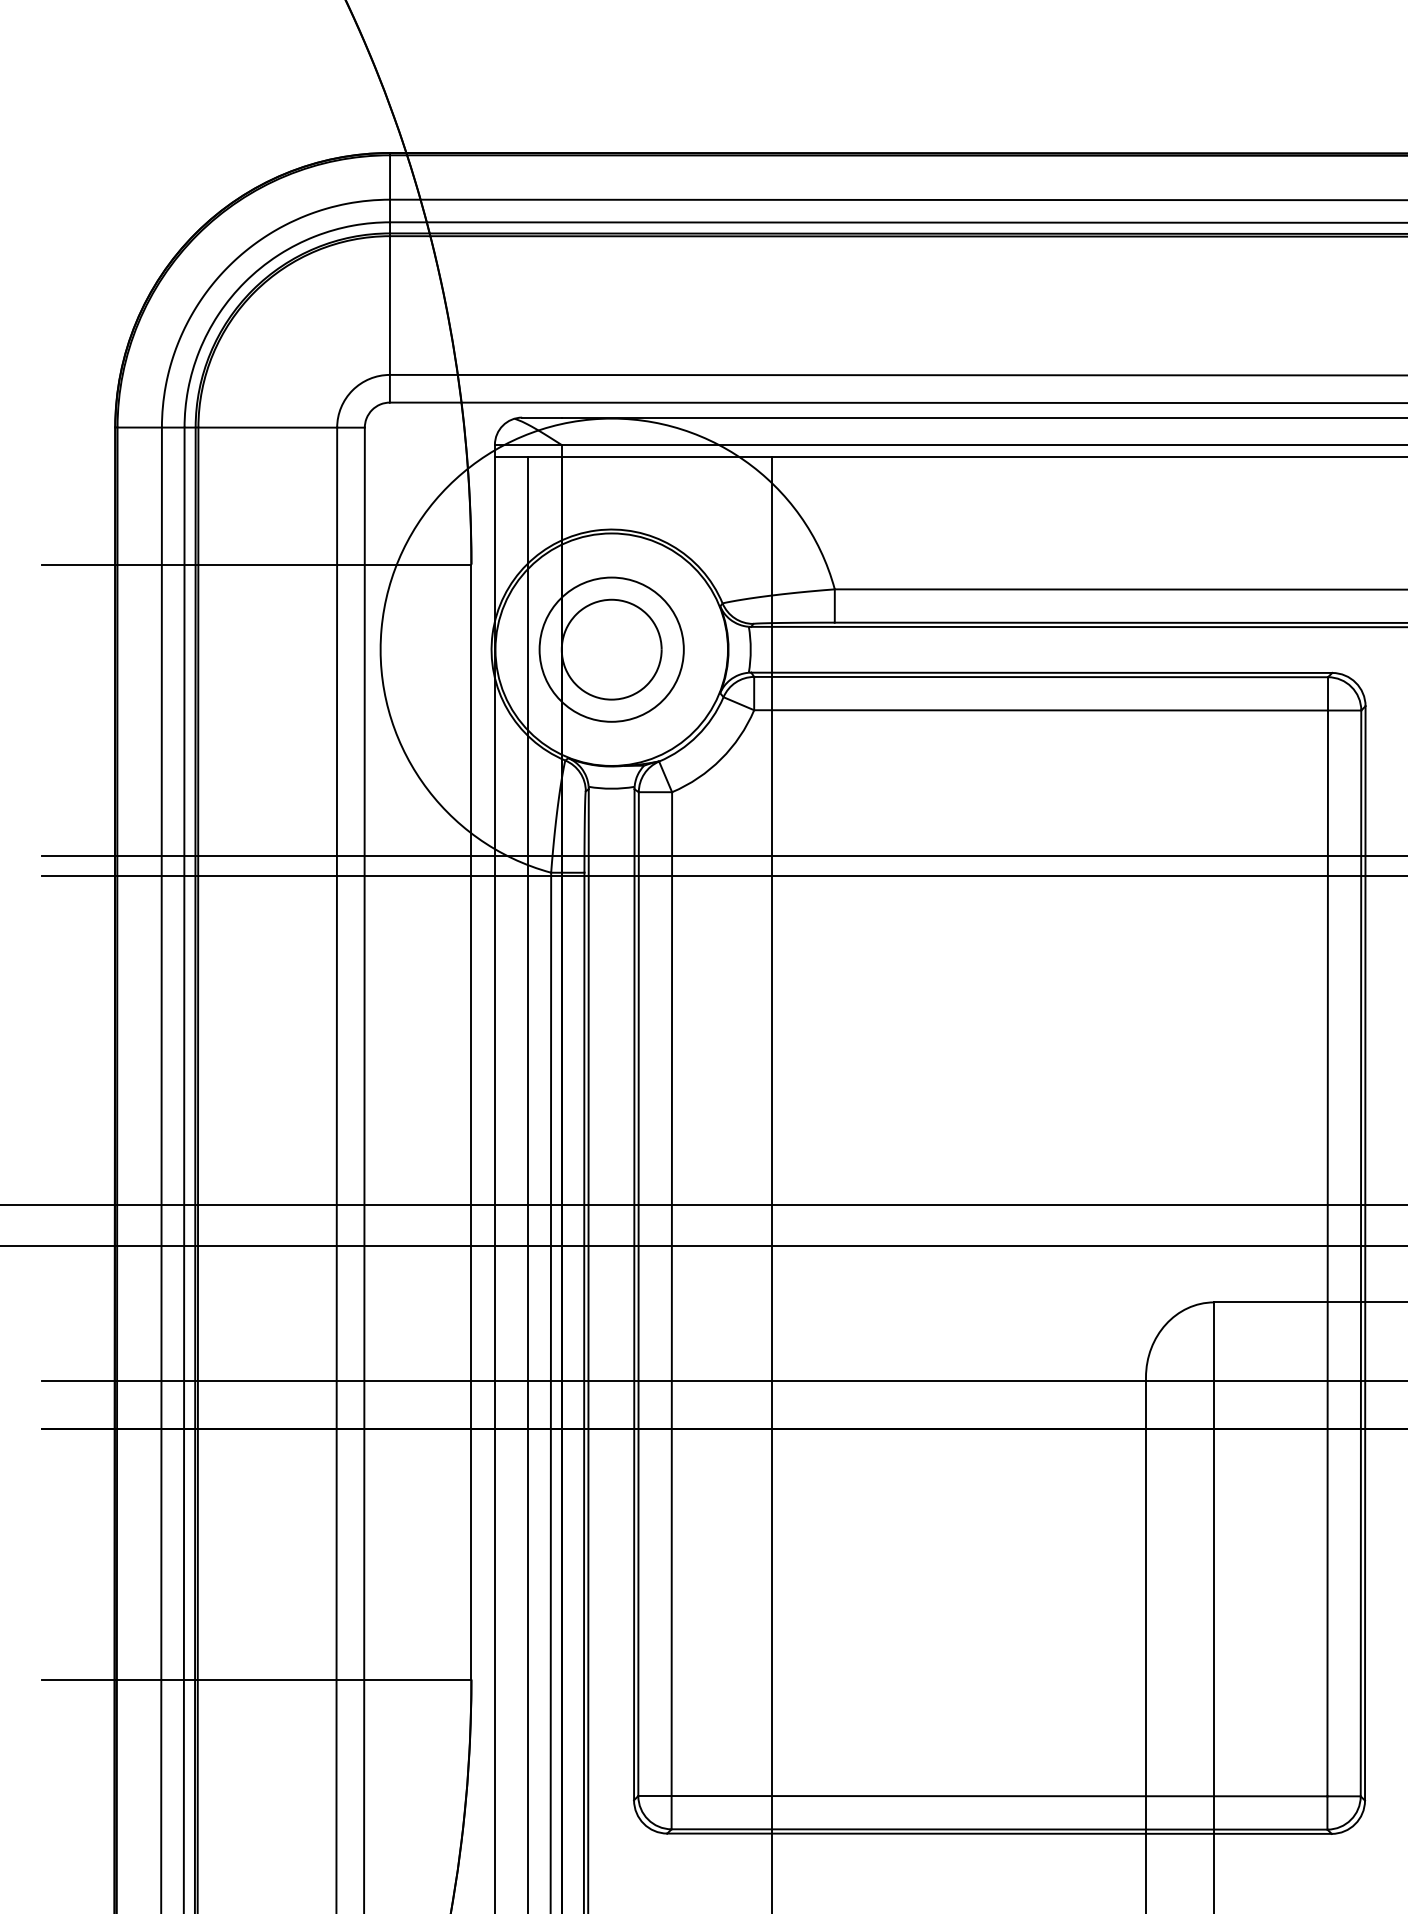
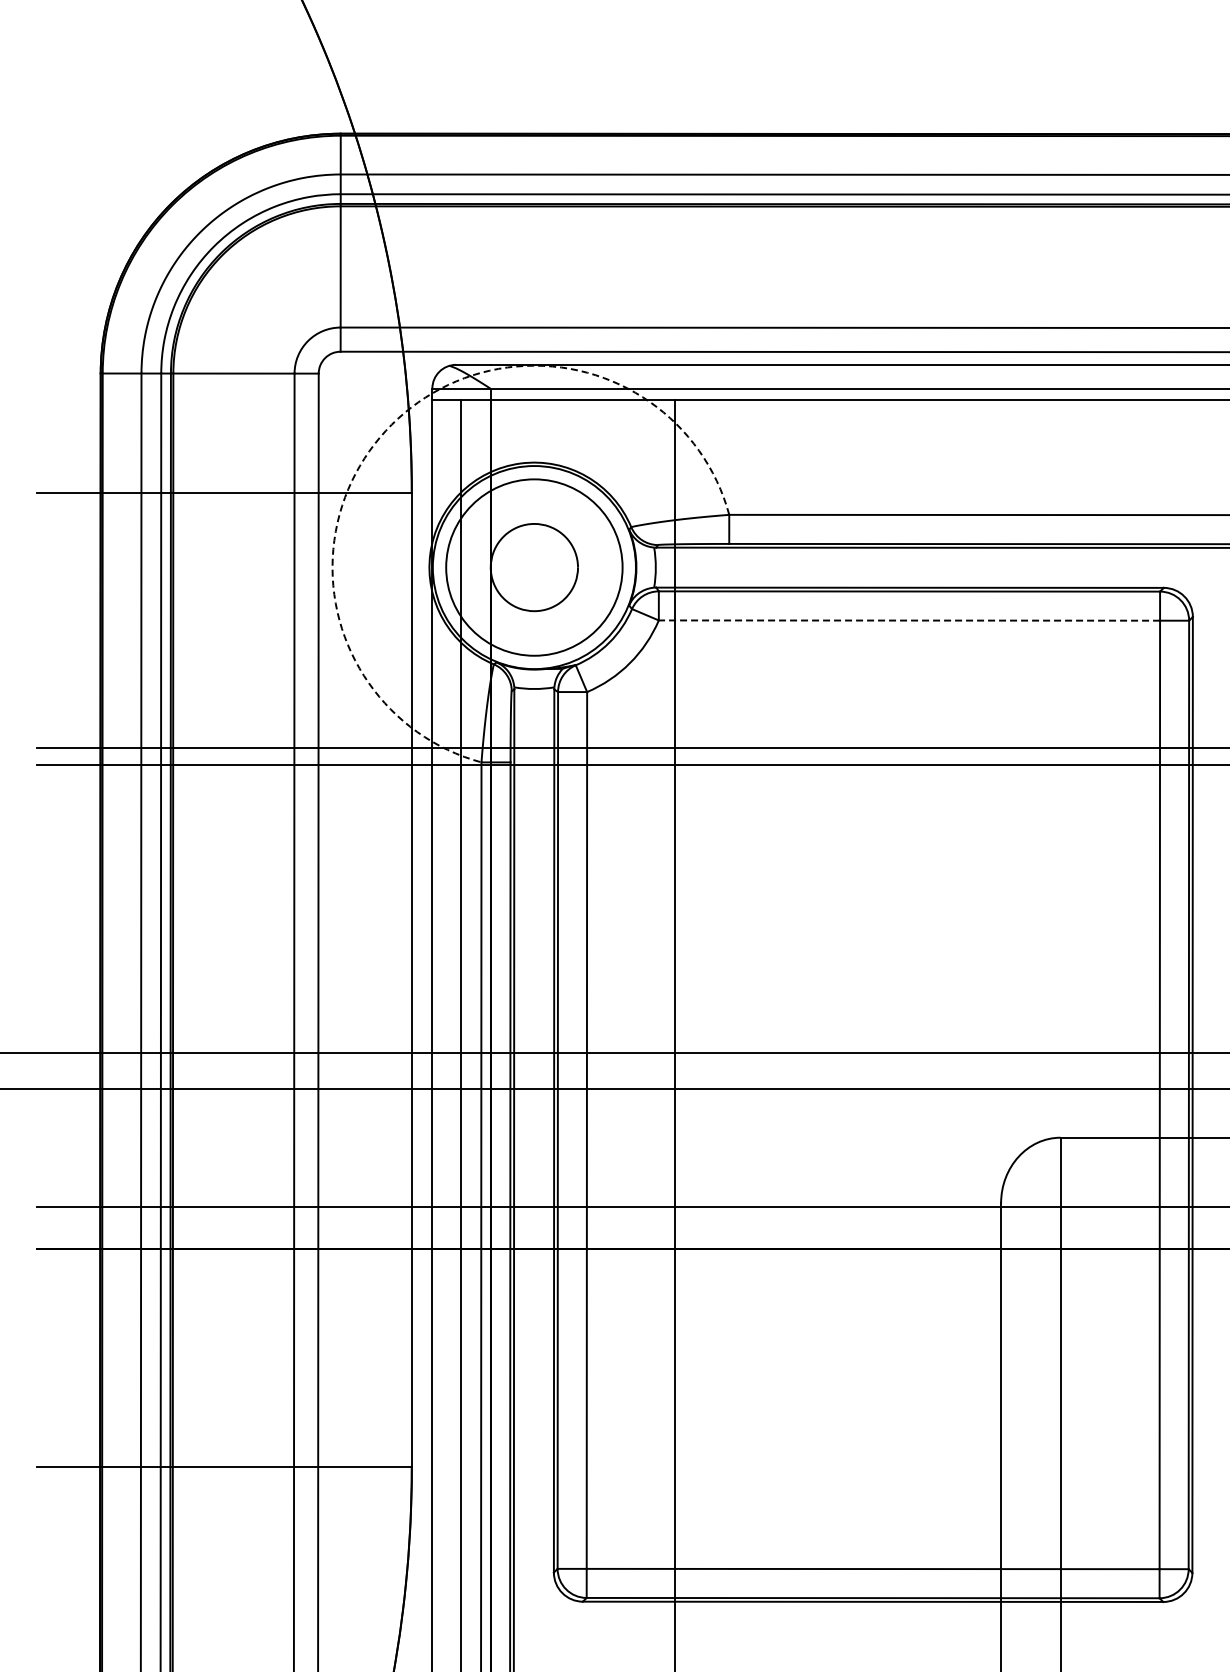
arc: (448, 485) -> (391, 424), solid -> dashed
circle: (611, 649) -> (534, 567), size x1.4
line: (1041, 710) -> (909, 620), solid -> dashed

